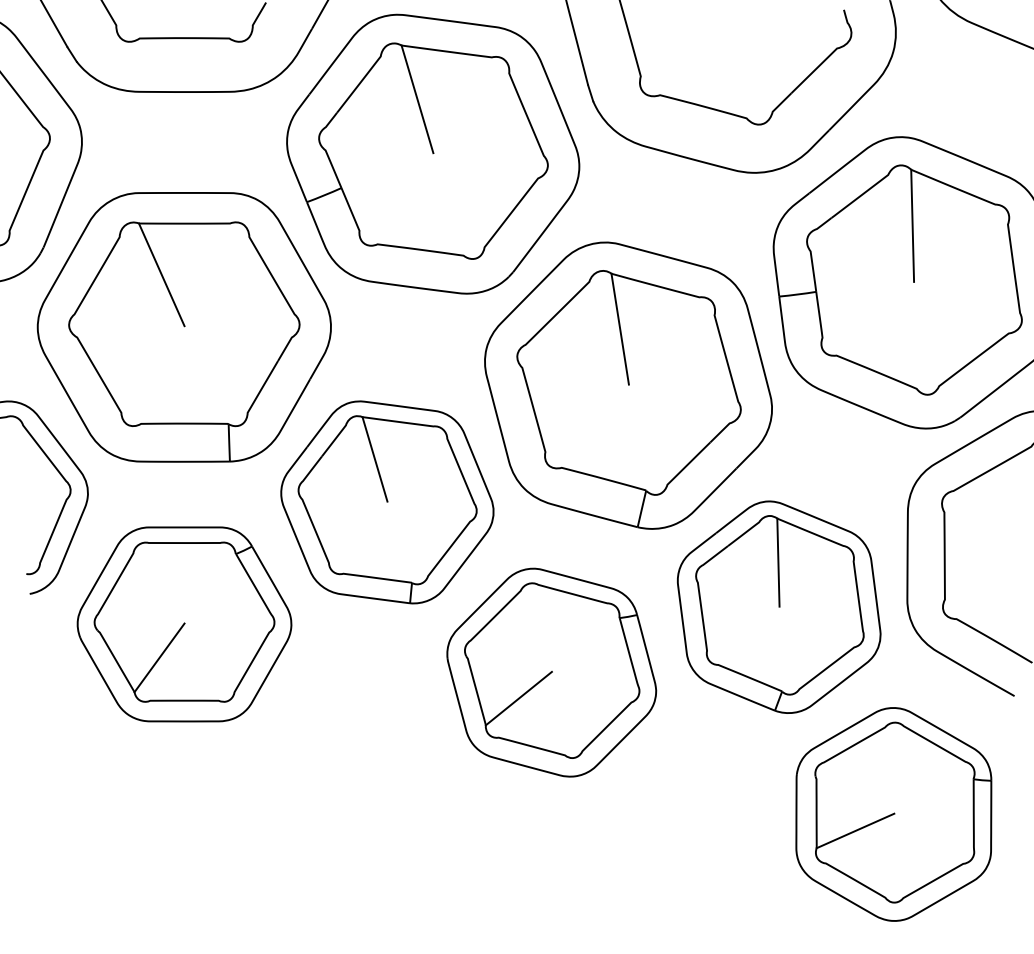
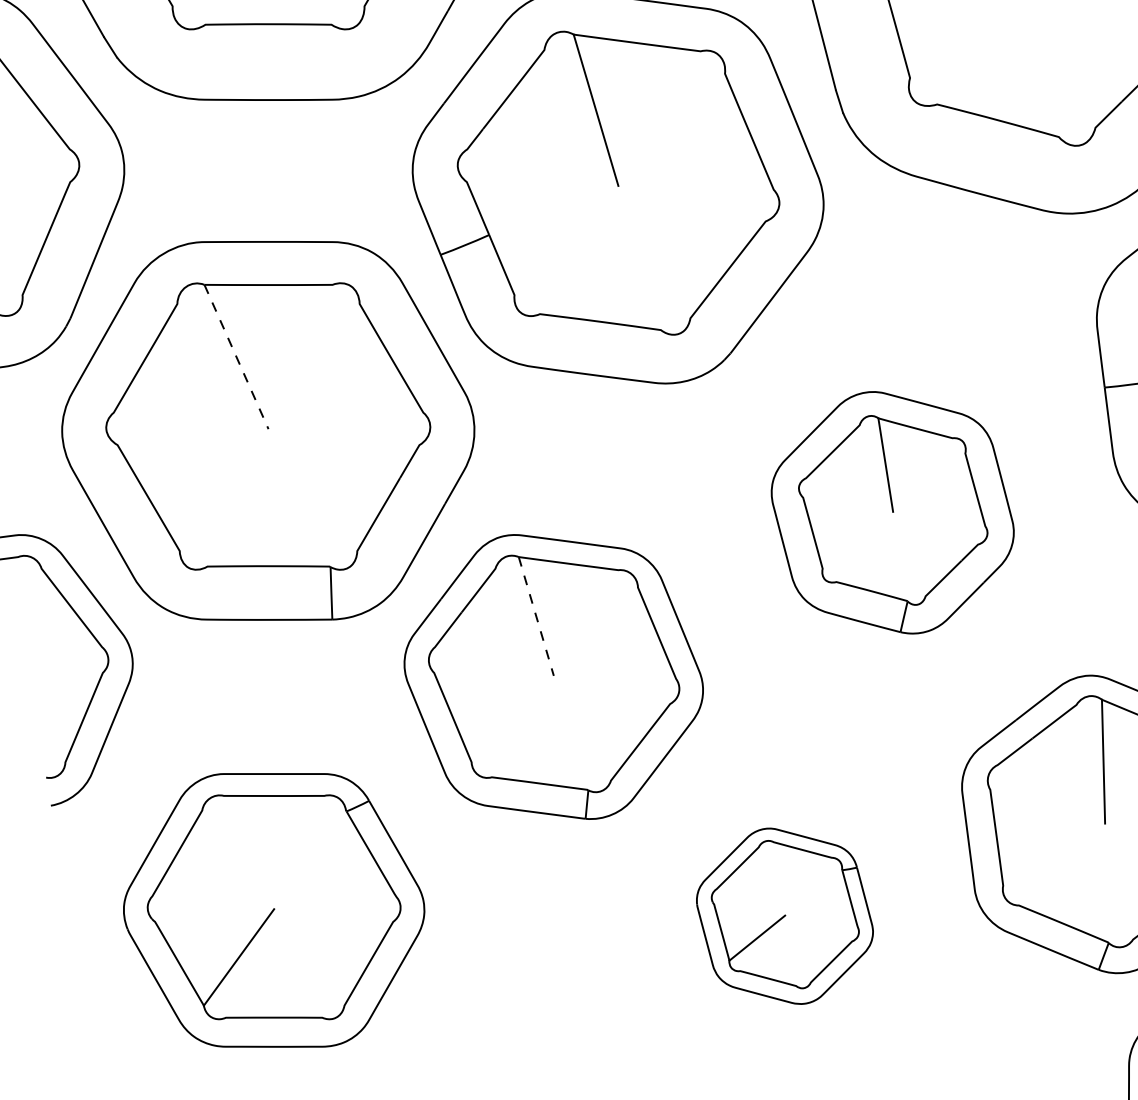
line: (161, 275) -> (236, 357), solid -> dashed
part: (628, 385) -> (892, 512), size x0.6
line: (375, 459) -> (537, 616), solid -> dashed
part: (184, 624) -> (274, 910), moved
part: (551, 672) -> (784, 916), size x0.6

